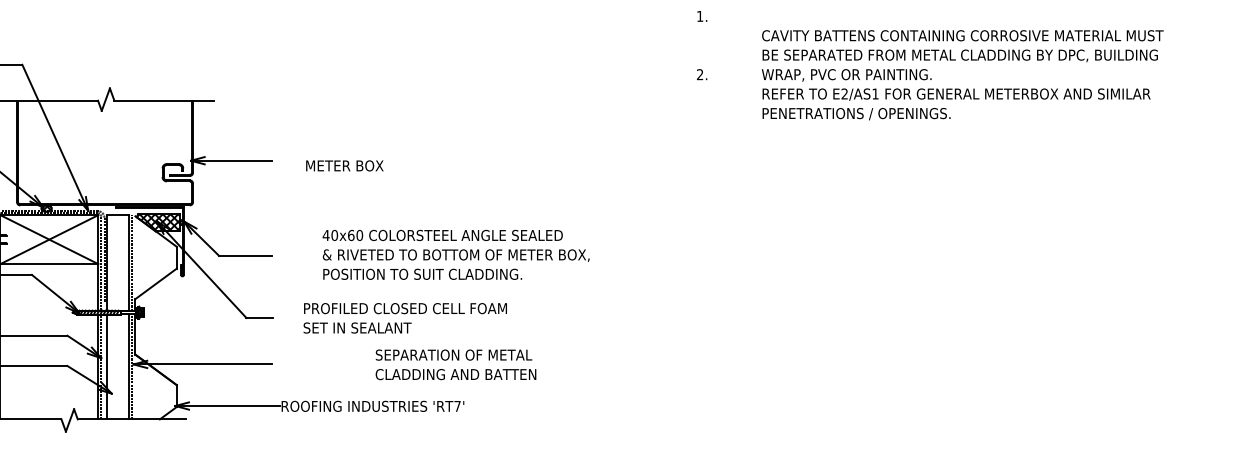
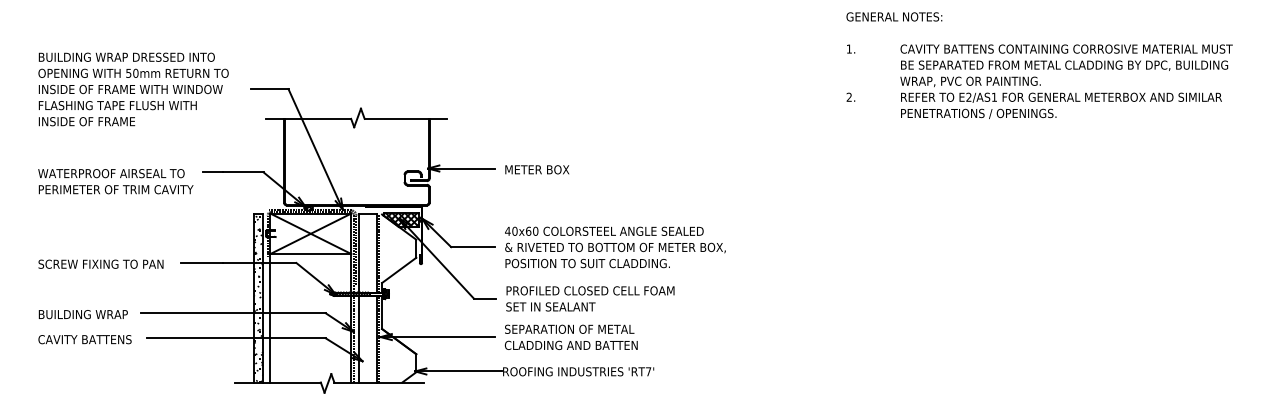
text: (962, 74) -> (1066, 81), moved
text: (345, 165) -> (537, 169), moved
text: (456, 254) -> (615, 247), moved
text: (405, 317) -> (590, 298), moved
text: (455, 363) -> (570, 336), moved

